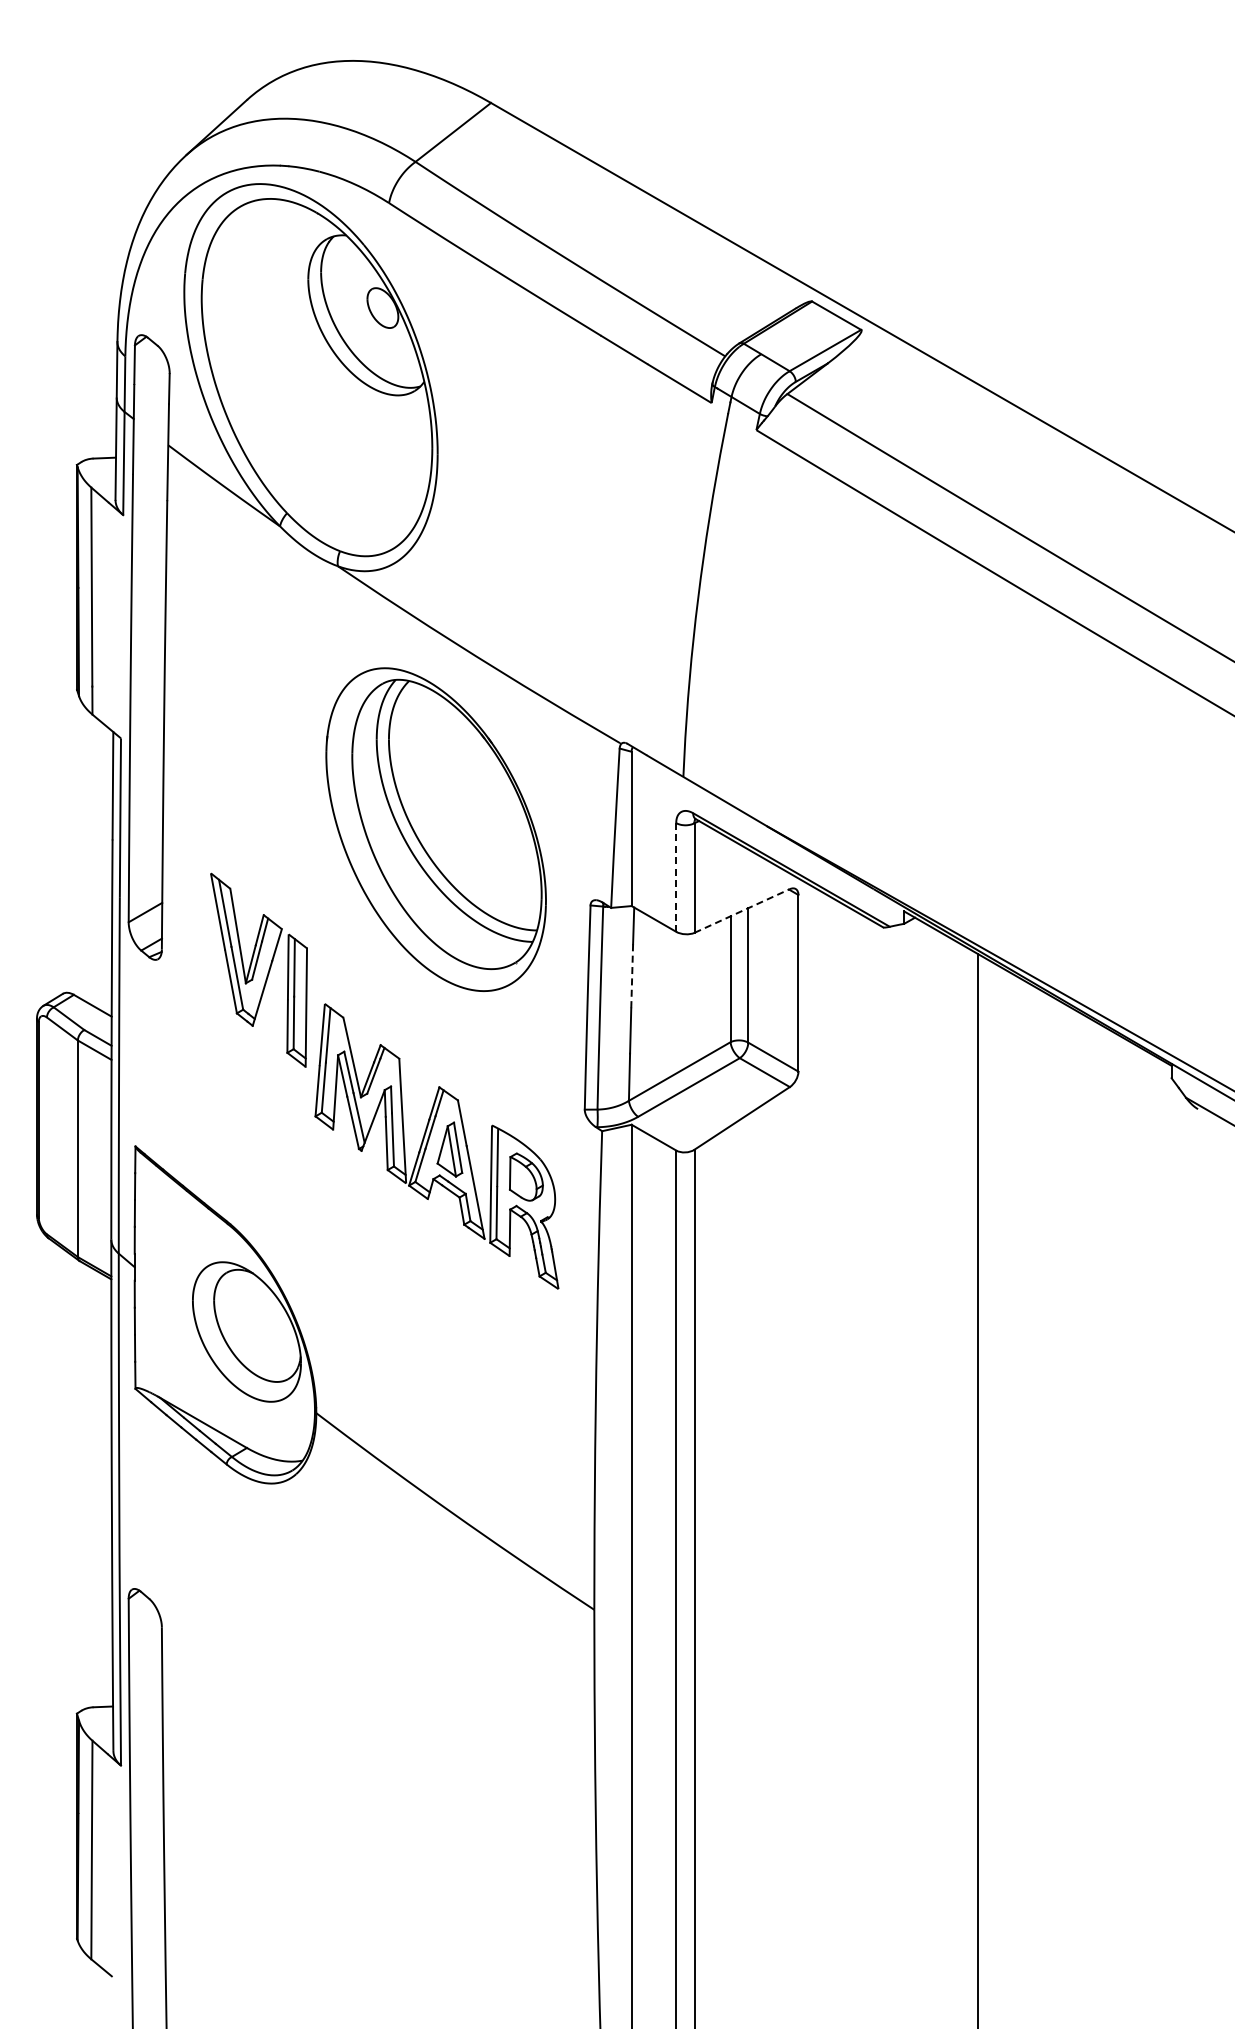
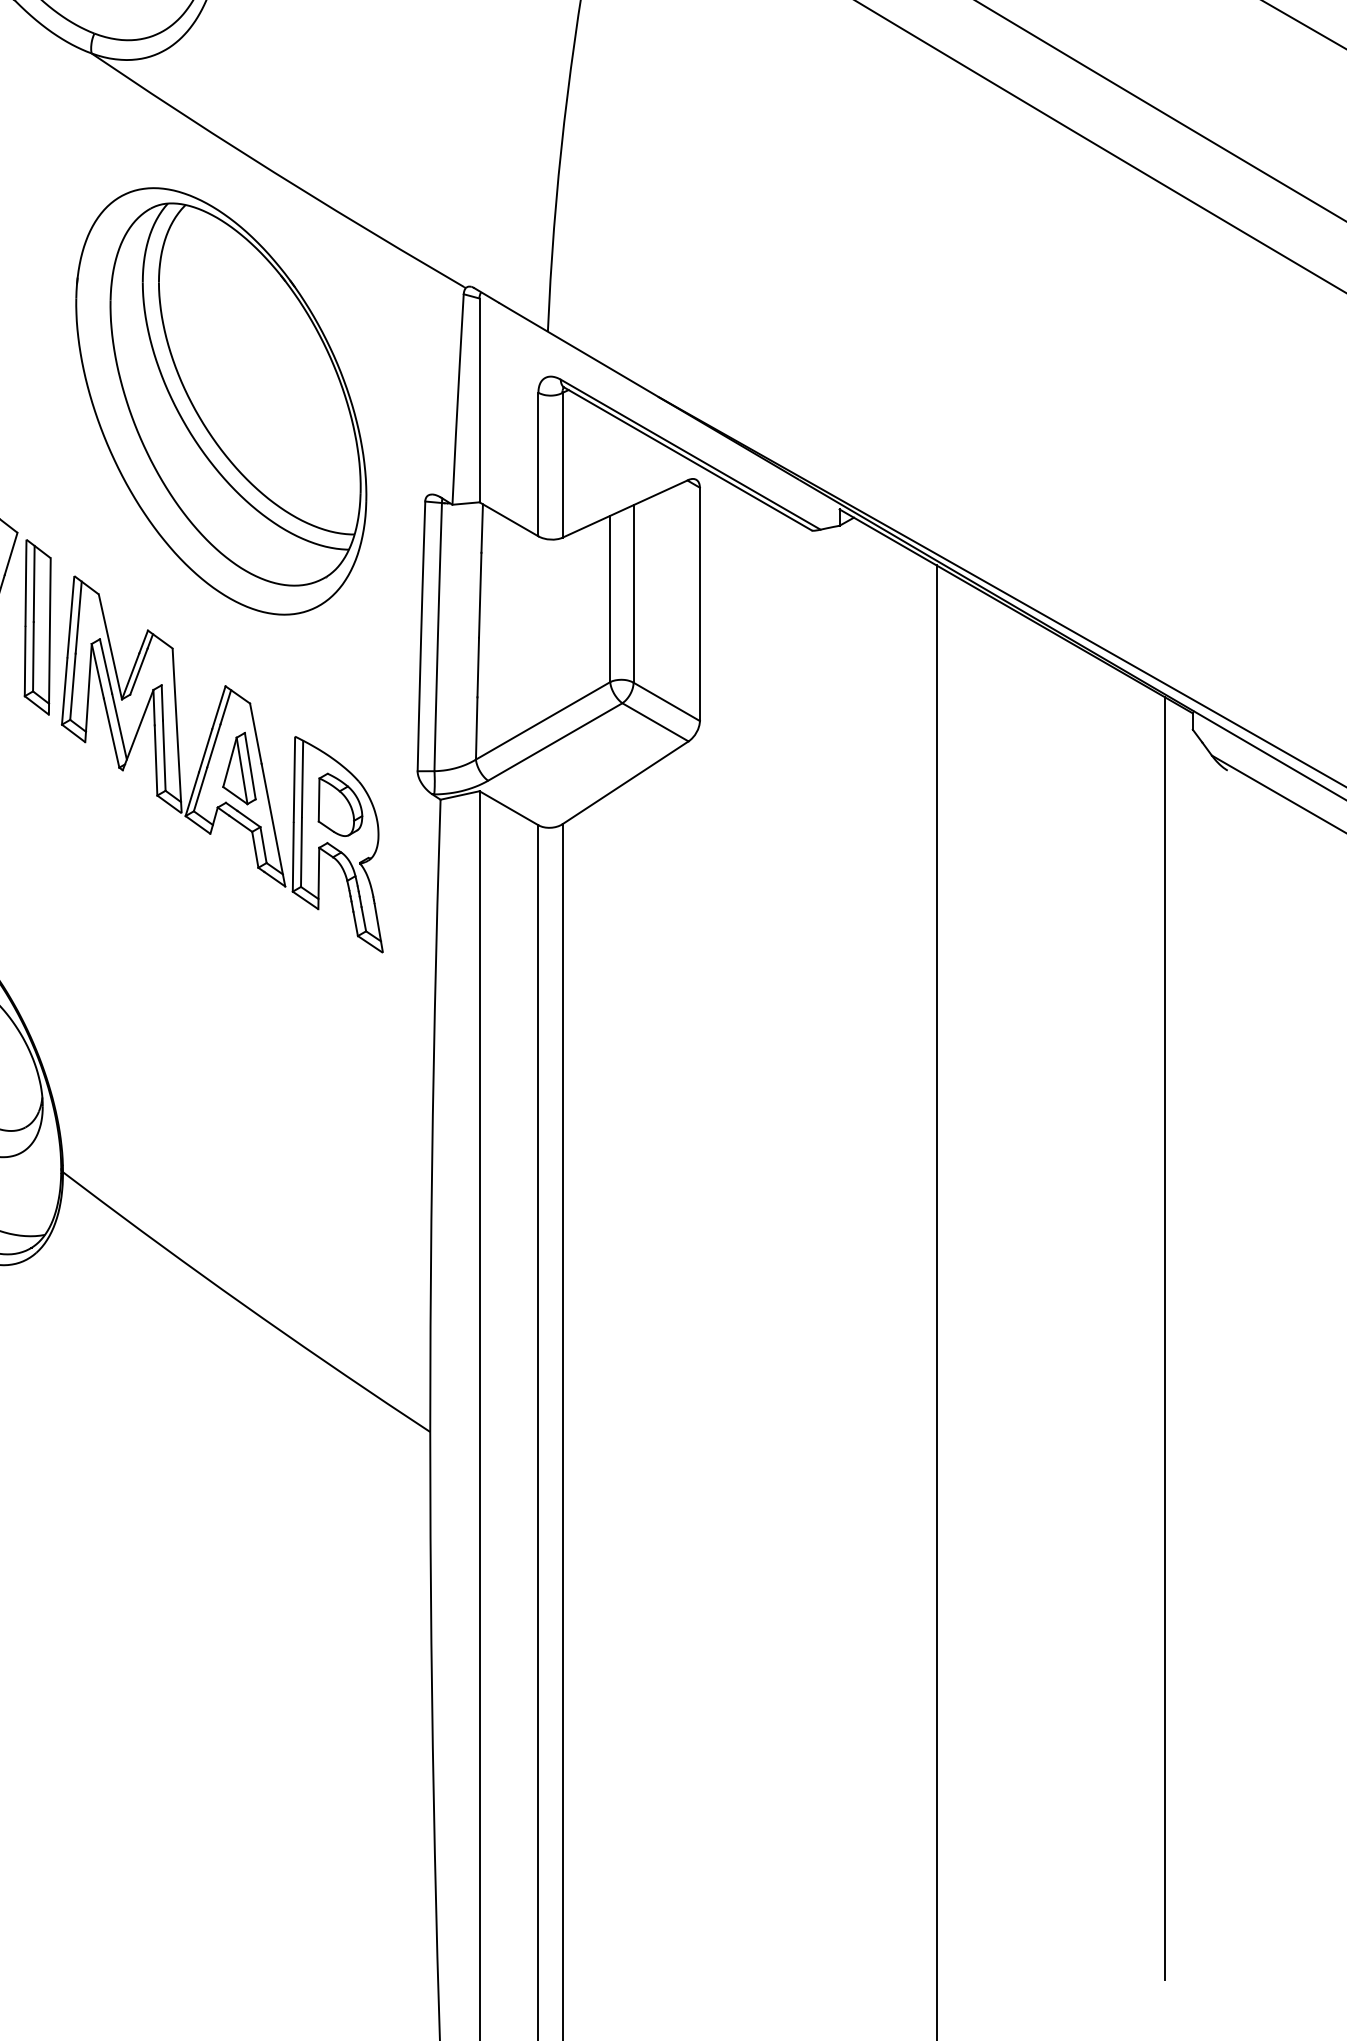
line: (676, 877) -> (538, 464), dashed -> solid
line: (742, 910) -> (625, 508), dashed -> solid
line: (632, 976) -> (480, 595), dashed -> solid
part: (436, 1146) -> (221, 764), moved
line: (1150, 1538) -> (1164, 1337), added

